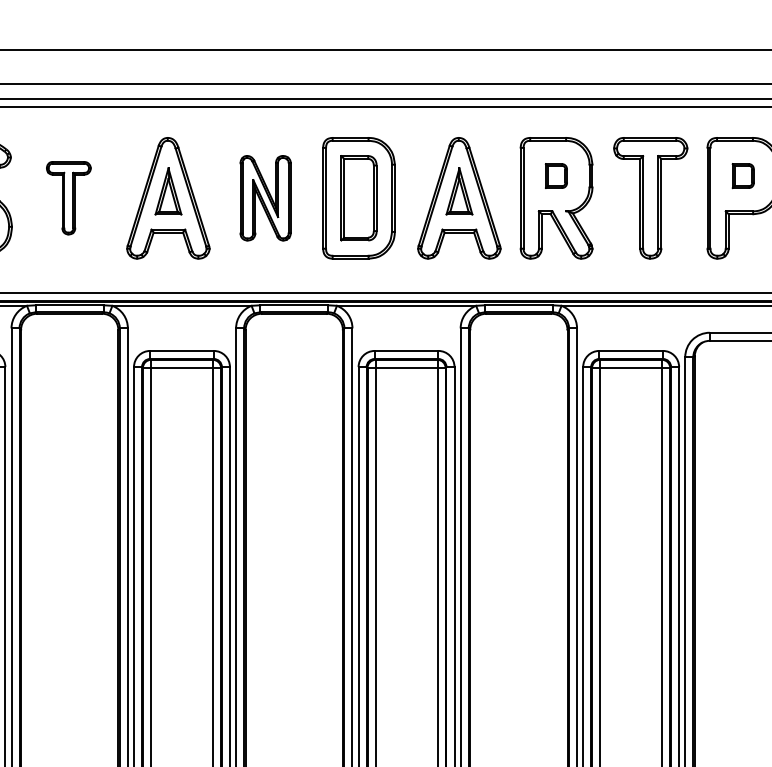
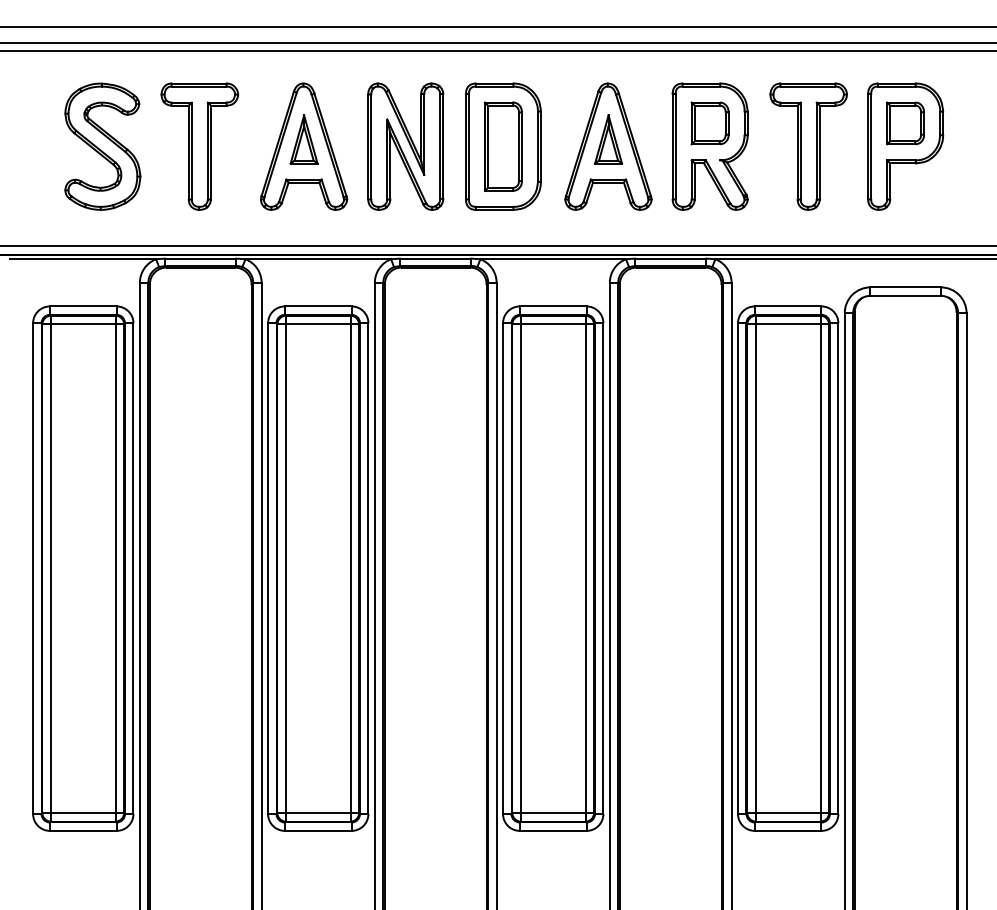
part: (555, 176) -> (709, 123), size x1.67
part: (743, 176) -> (905, 123), size x1.67
part: (68, 198) -> (199, 146), size x1.67
part: (265, 198) -> (405, 146), size x1.43

